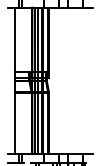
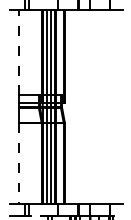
line: (14, 39) -> (19, 52), solid -> dashed
line: (14, 124) -> (19, 164), solid -> dashed

